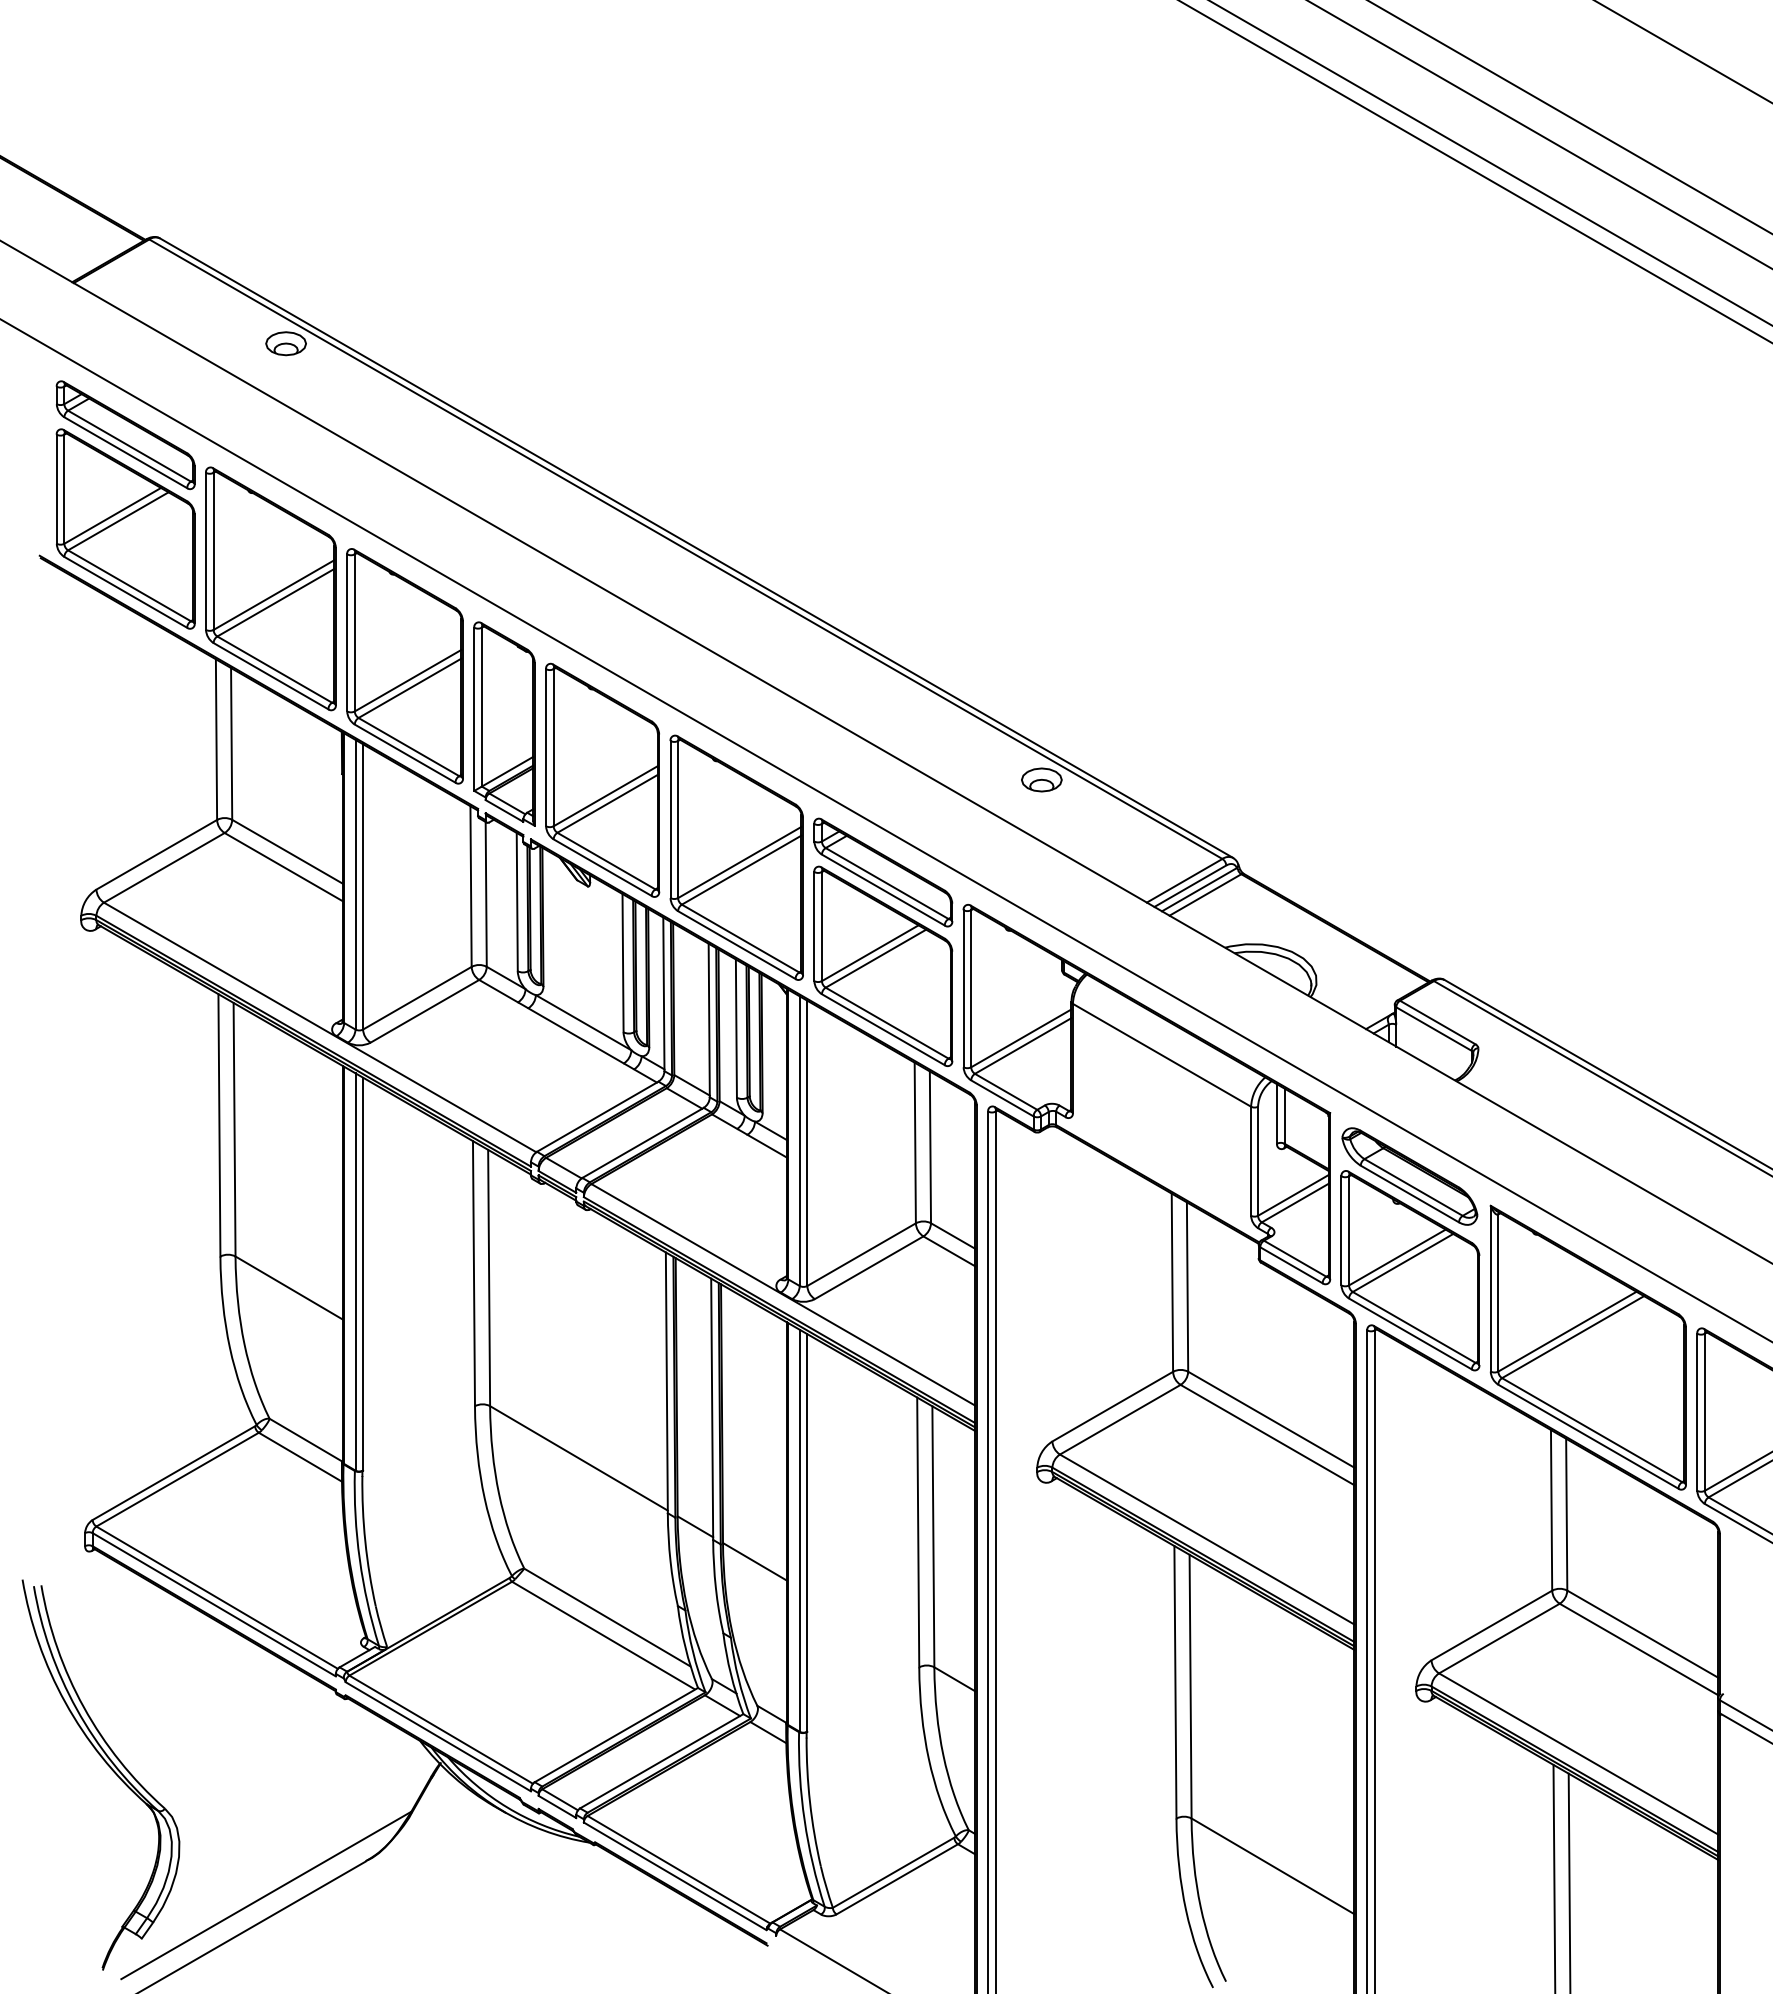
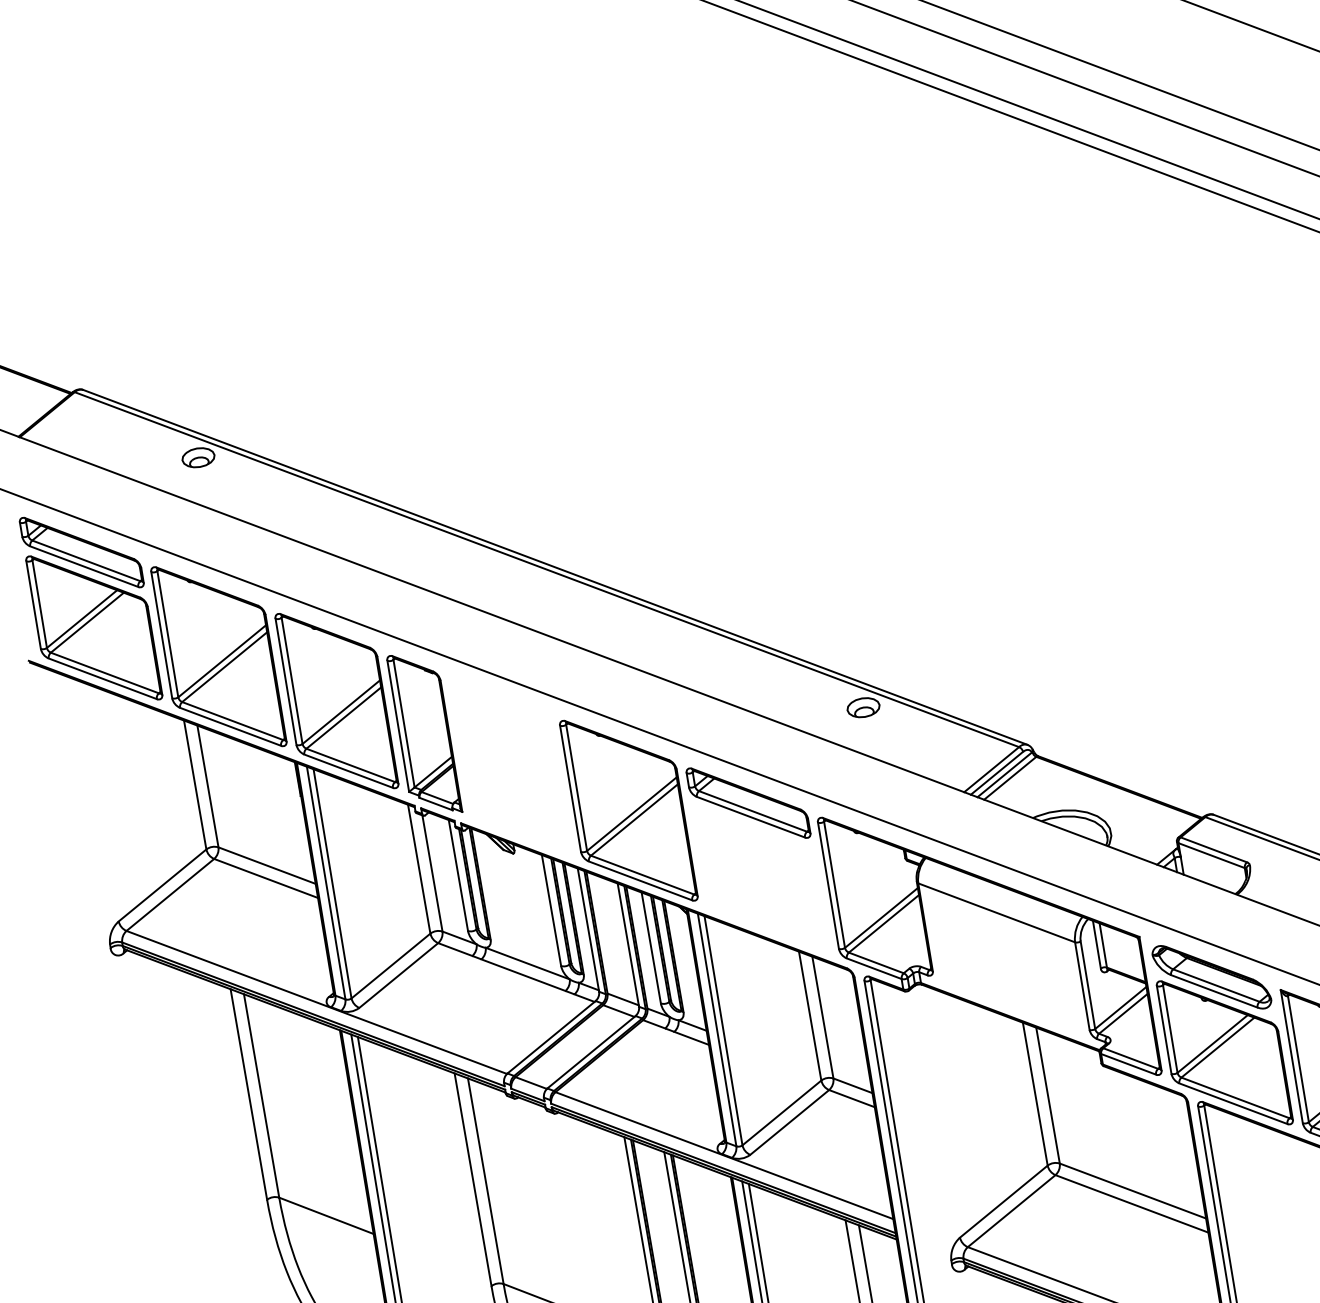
part: (602, 779) -> (510, 765), removed
part: (883, 965) -> (761, 877), removed

